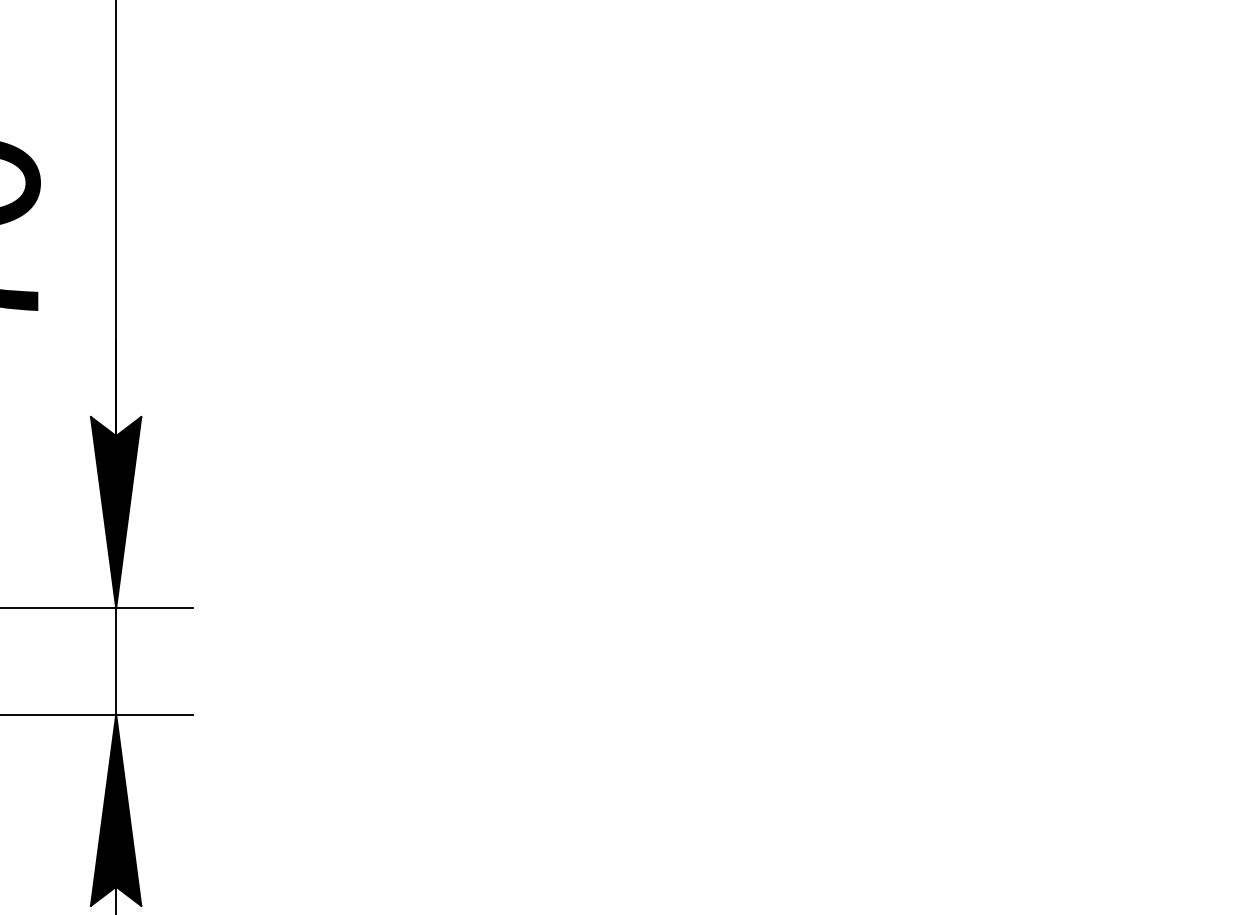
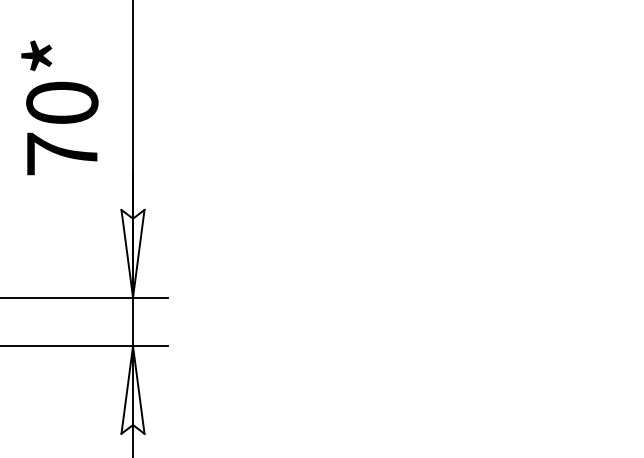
fill: (114, 512) -> (132, 253), removed
fill: (114, 809) -> (132, 389), removed

